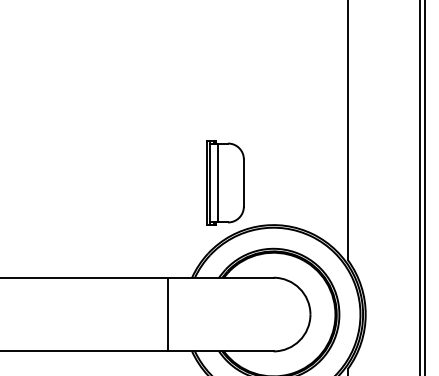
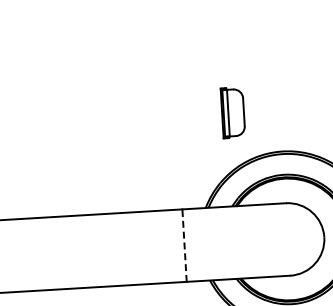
part: (225, 182) -> (233, 112), size x0.6
line: (168, 314) -> (184, 245), solid -> dashed

